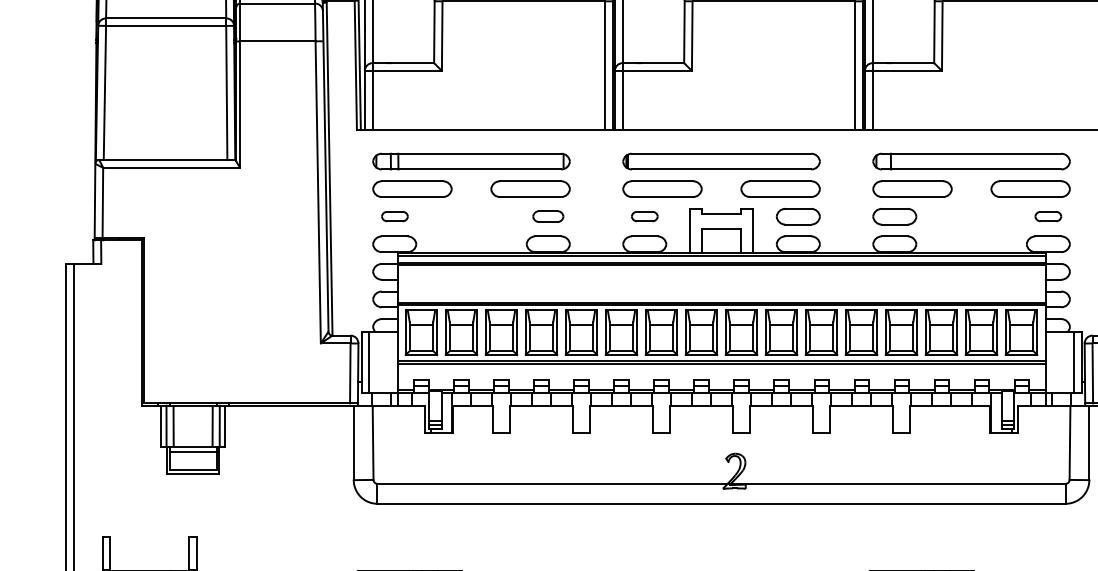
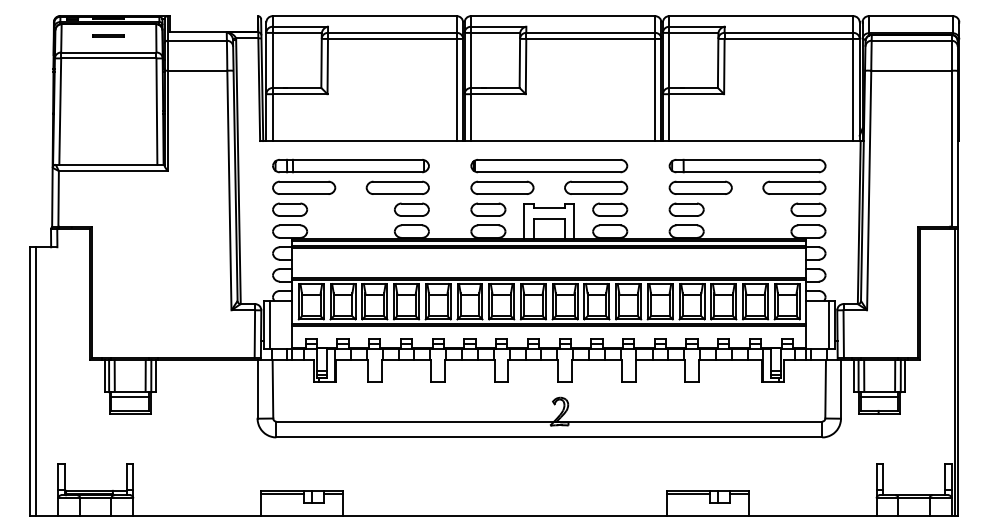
part: (395, 216) -> (290, 209), size x1.67
part: (547, 216) -> (411, 209), size x1.43
part: (644, 216) -> (488, 209), size x1.67
part: (1048, 216) -> (808, 209), size x1.67

